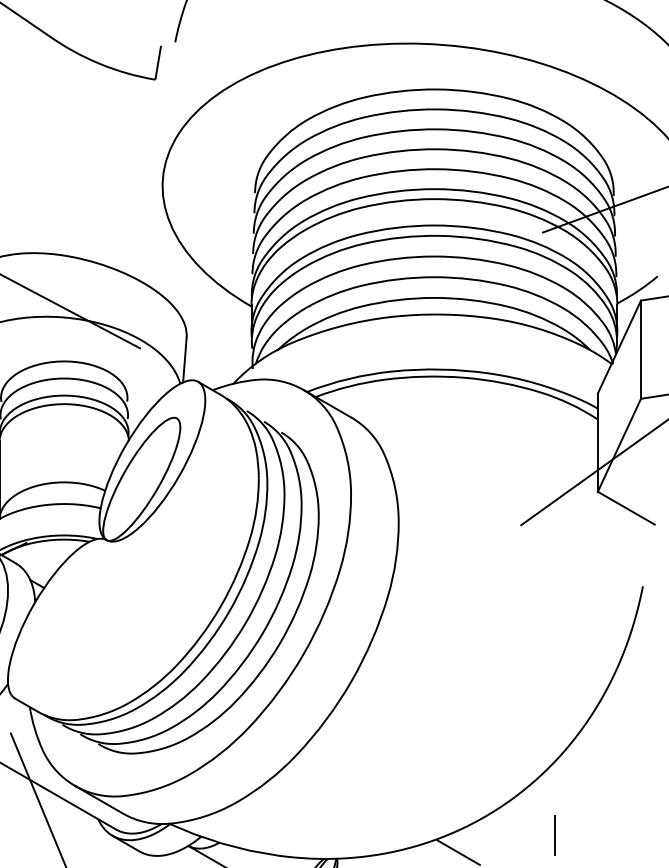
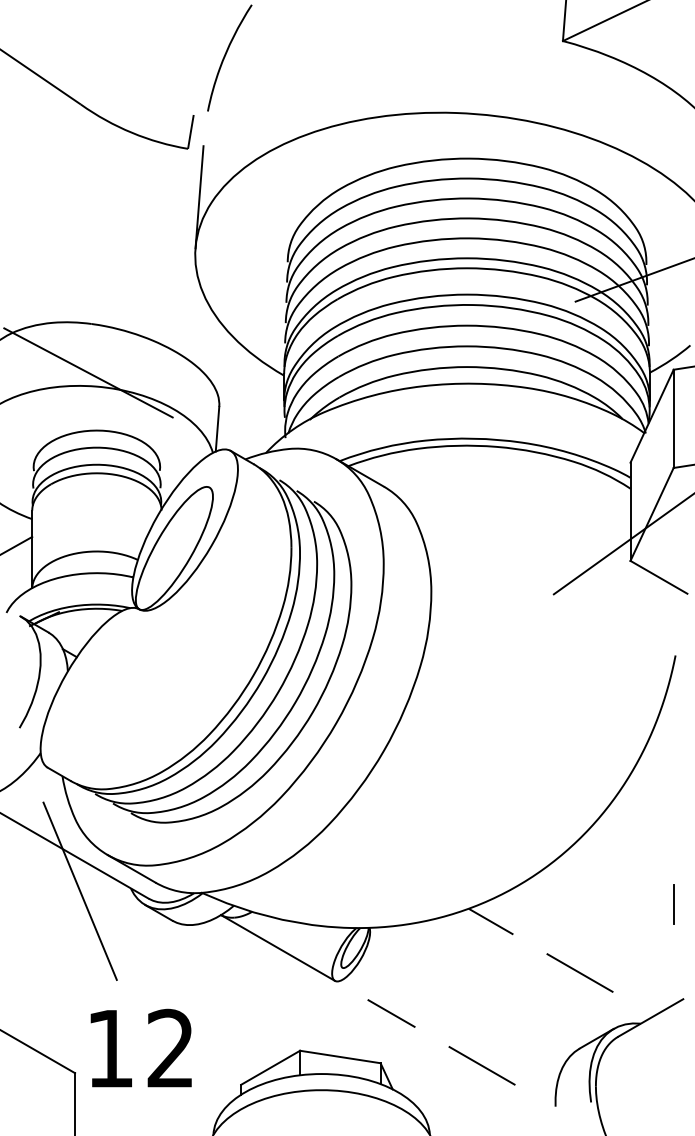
line: (166, 128) -> (199, 197), added
line: (553, 835) -> (673, 904), moved

